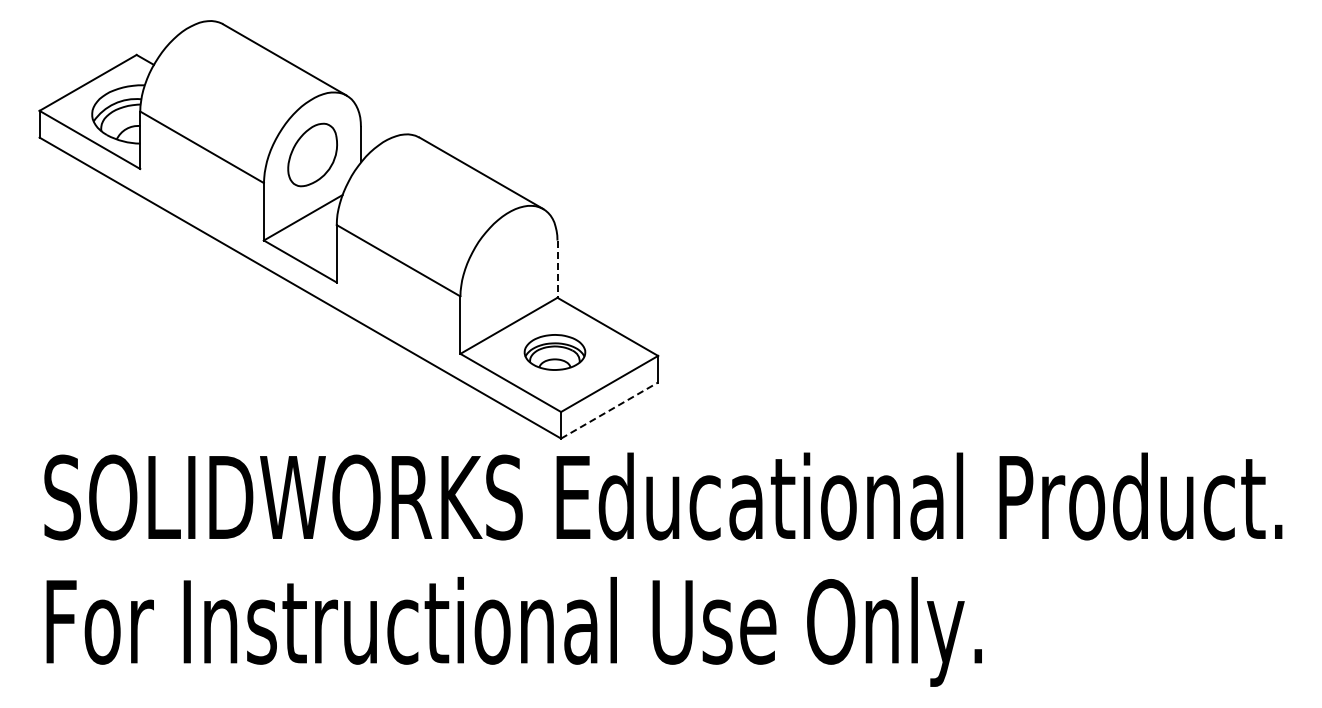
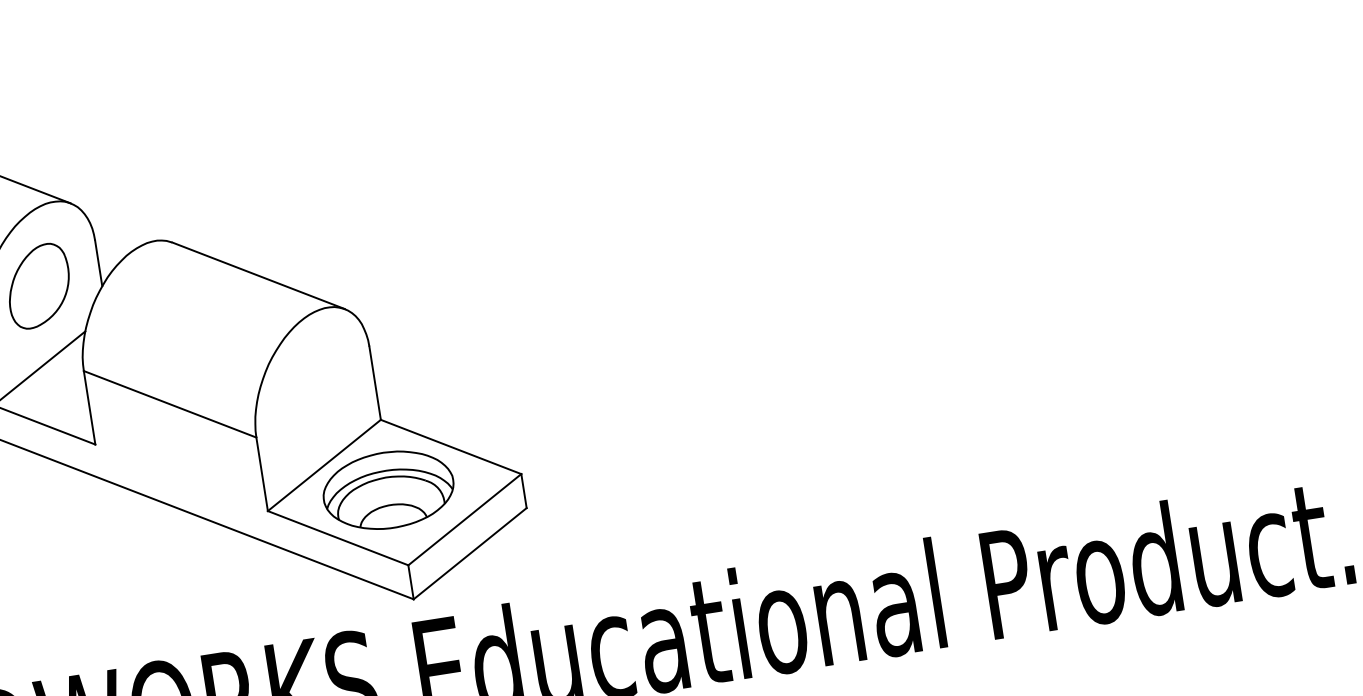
line: (557, 269) -> (375, 383), dashed -> solid
part: (554, 352) -> (387, 490), size x1.67
line: (610, 410) -> (471, 553), dashed -> solid

